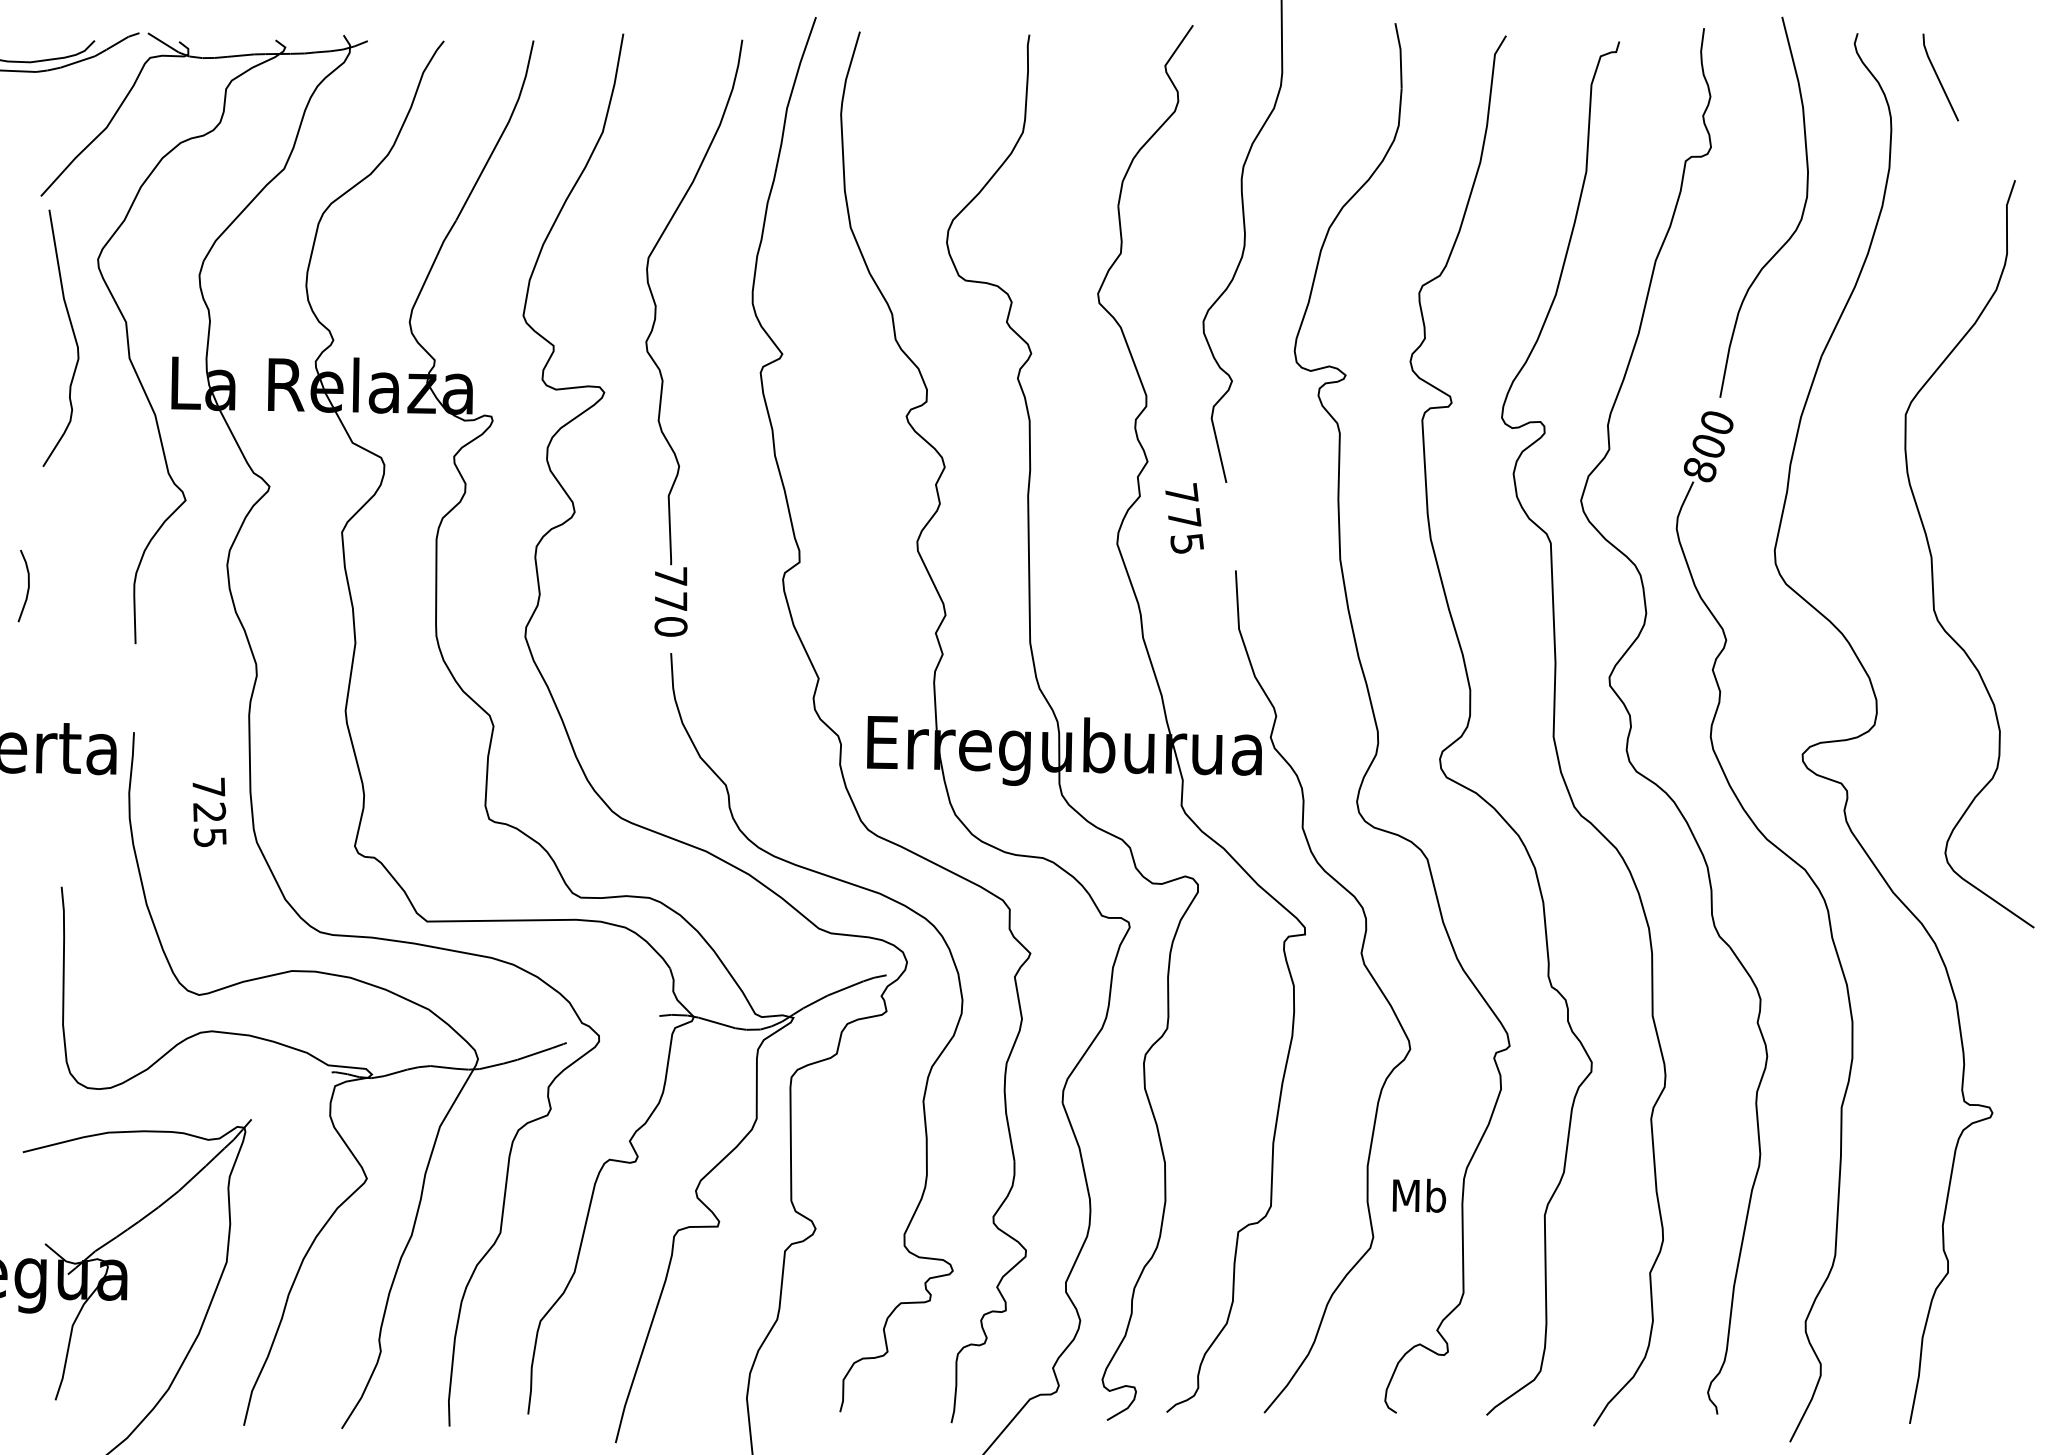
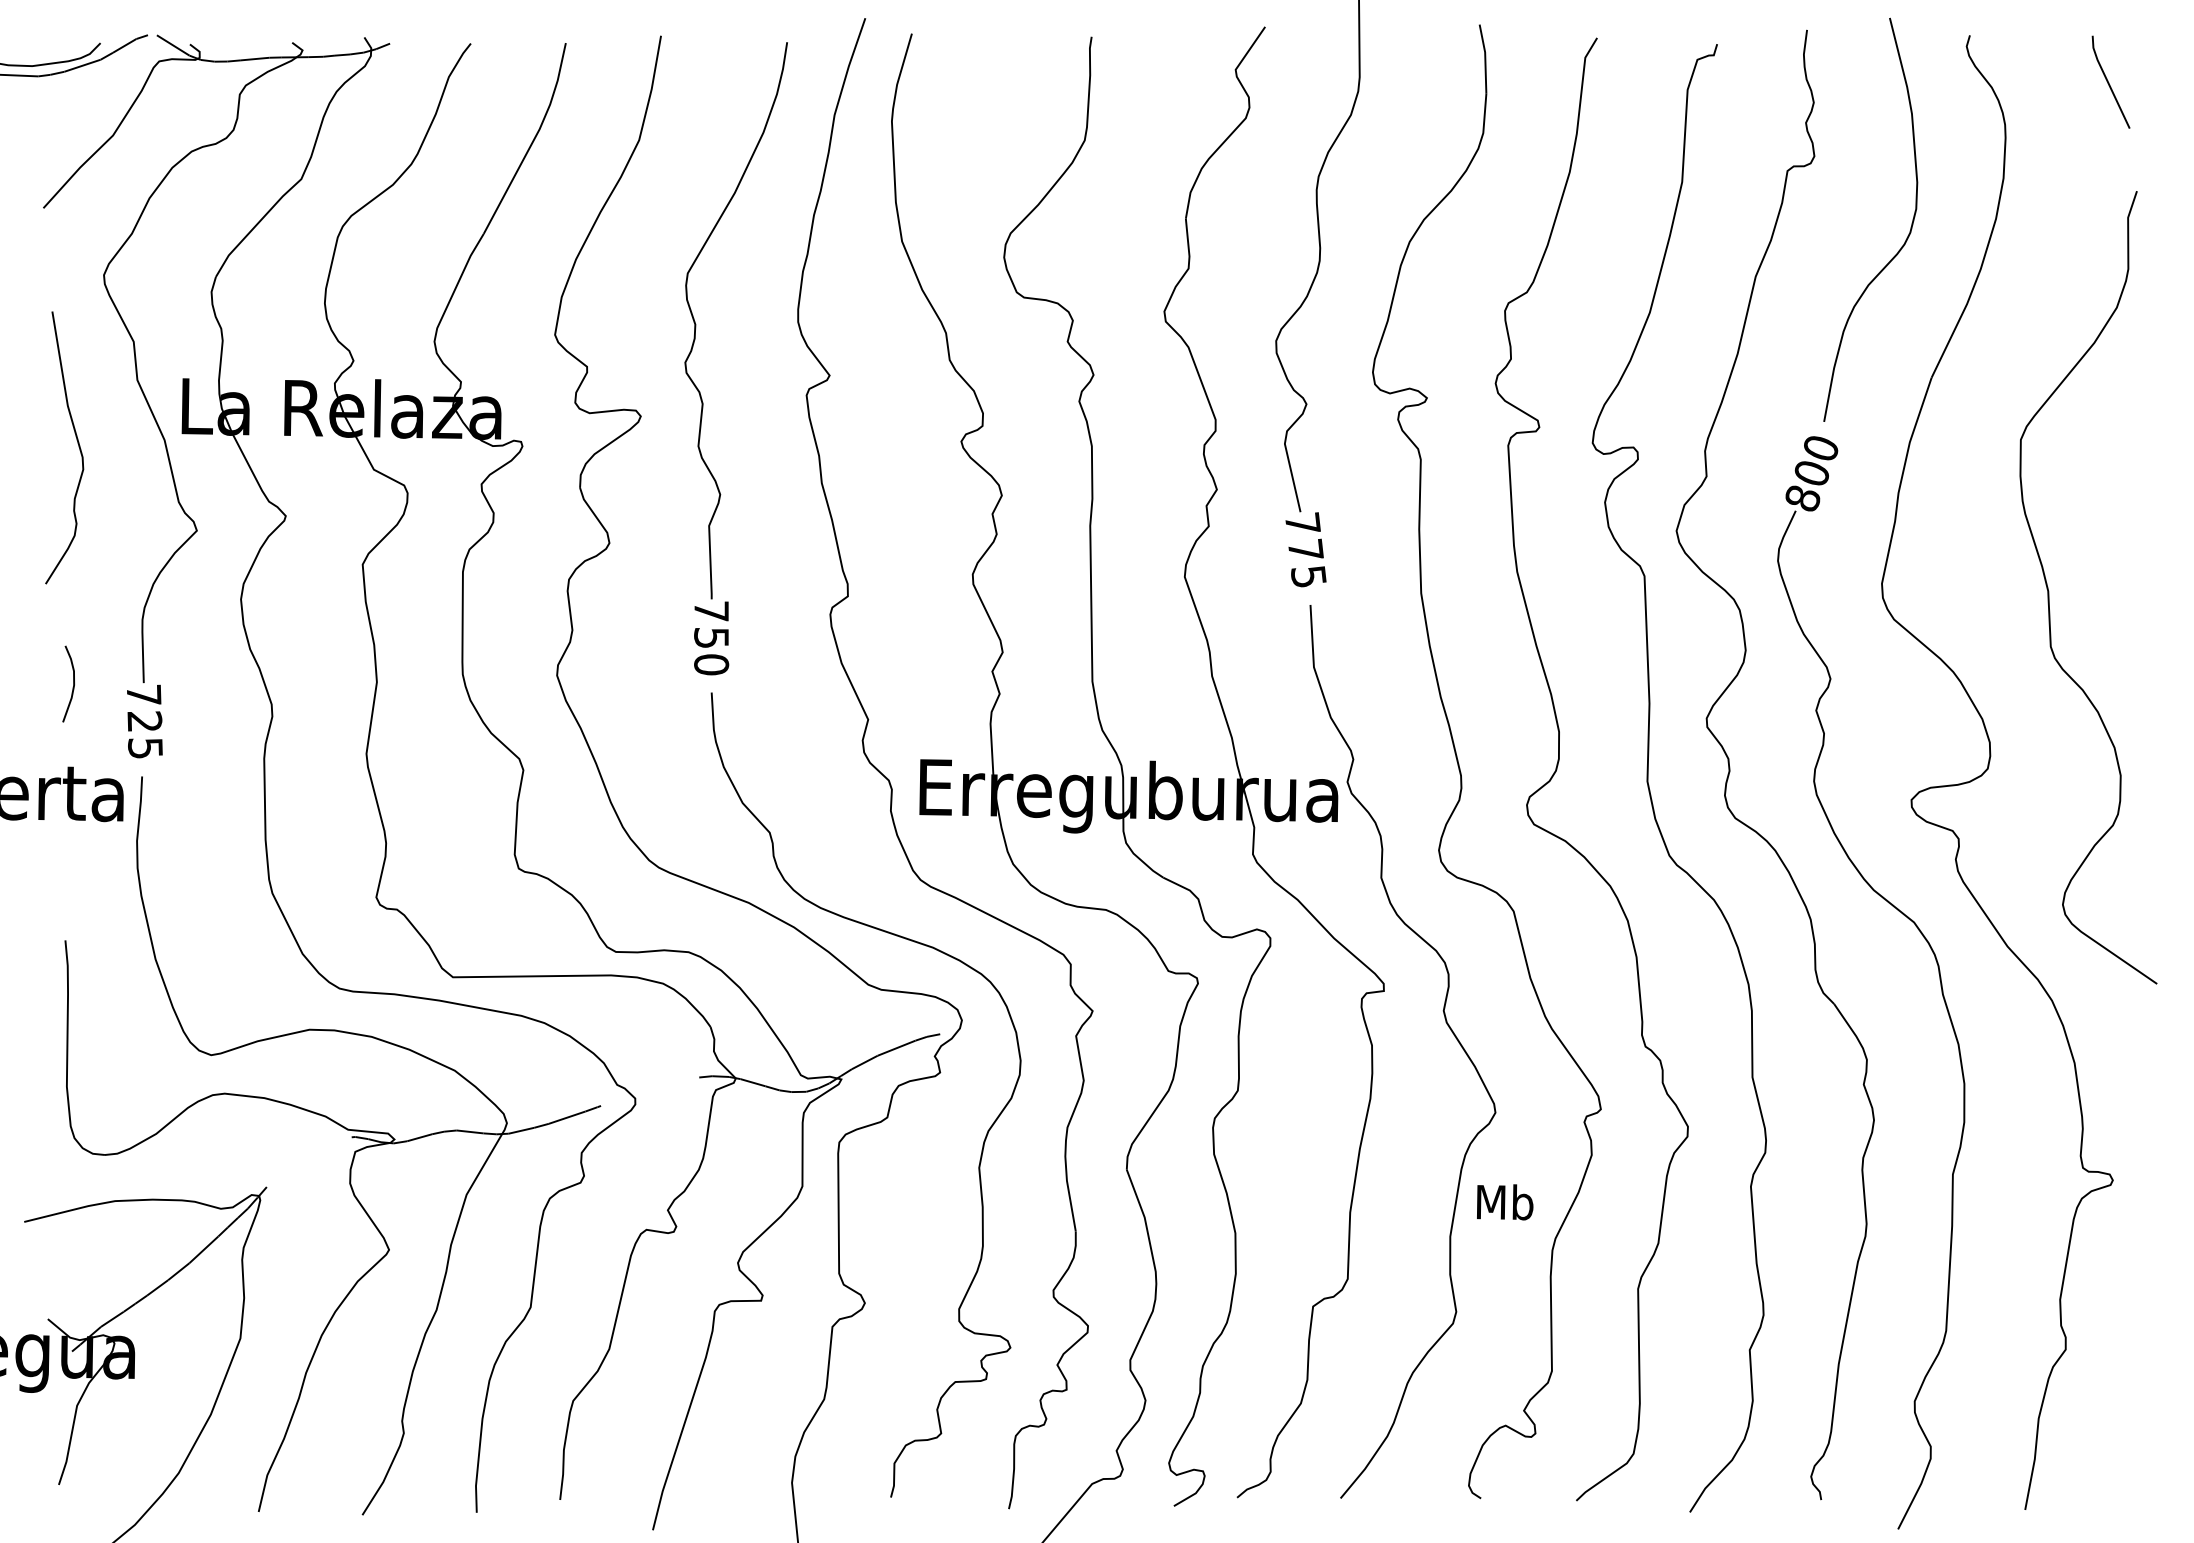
line: (1939, 78) -> (2109, 83), moved
curve: (72, 332) -> (76, 441), moved
text: (1184, 518) -> (1305, 549), moved
curve: (28, 585) -> (73, 683), moved
text: (670, 601) -> (711, 637), 770 -> 750
text: (209, 811) -> (144, 720), moved
text: (1419, 1195) -> (1505, 1202), moved

